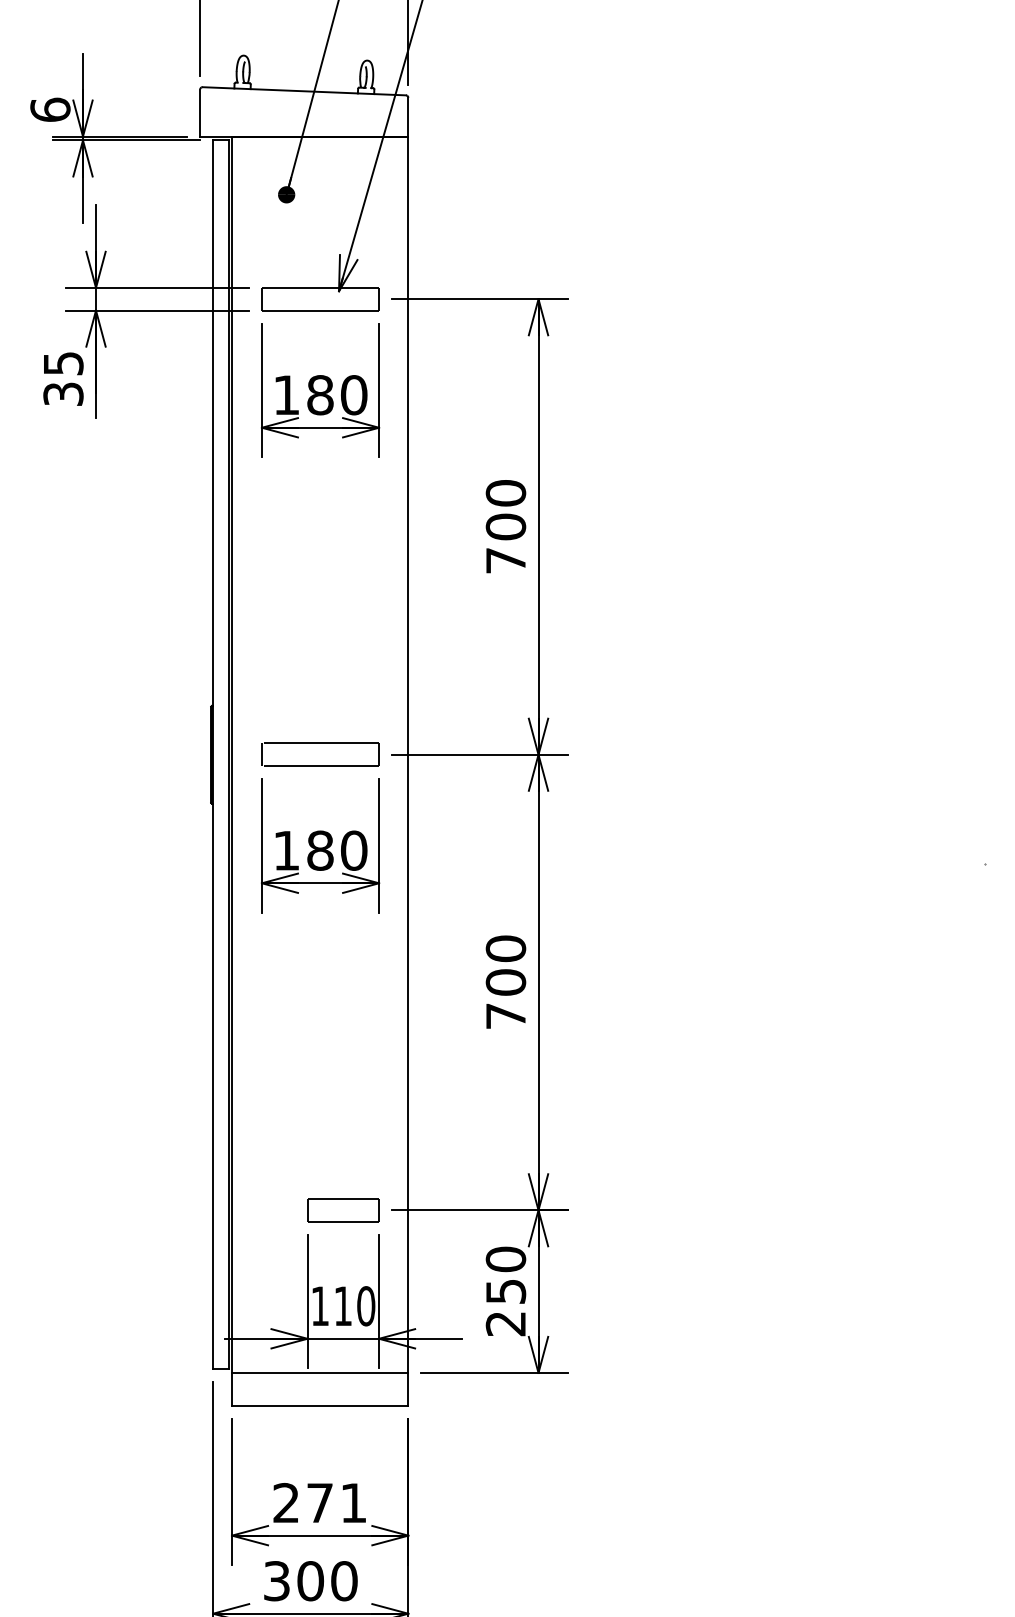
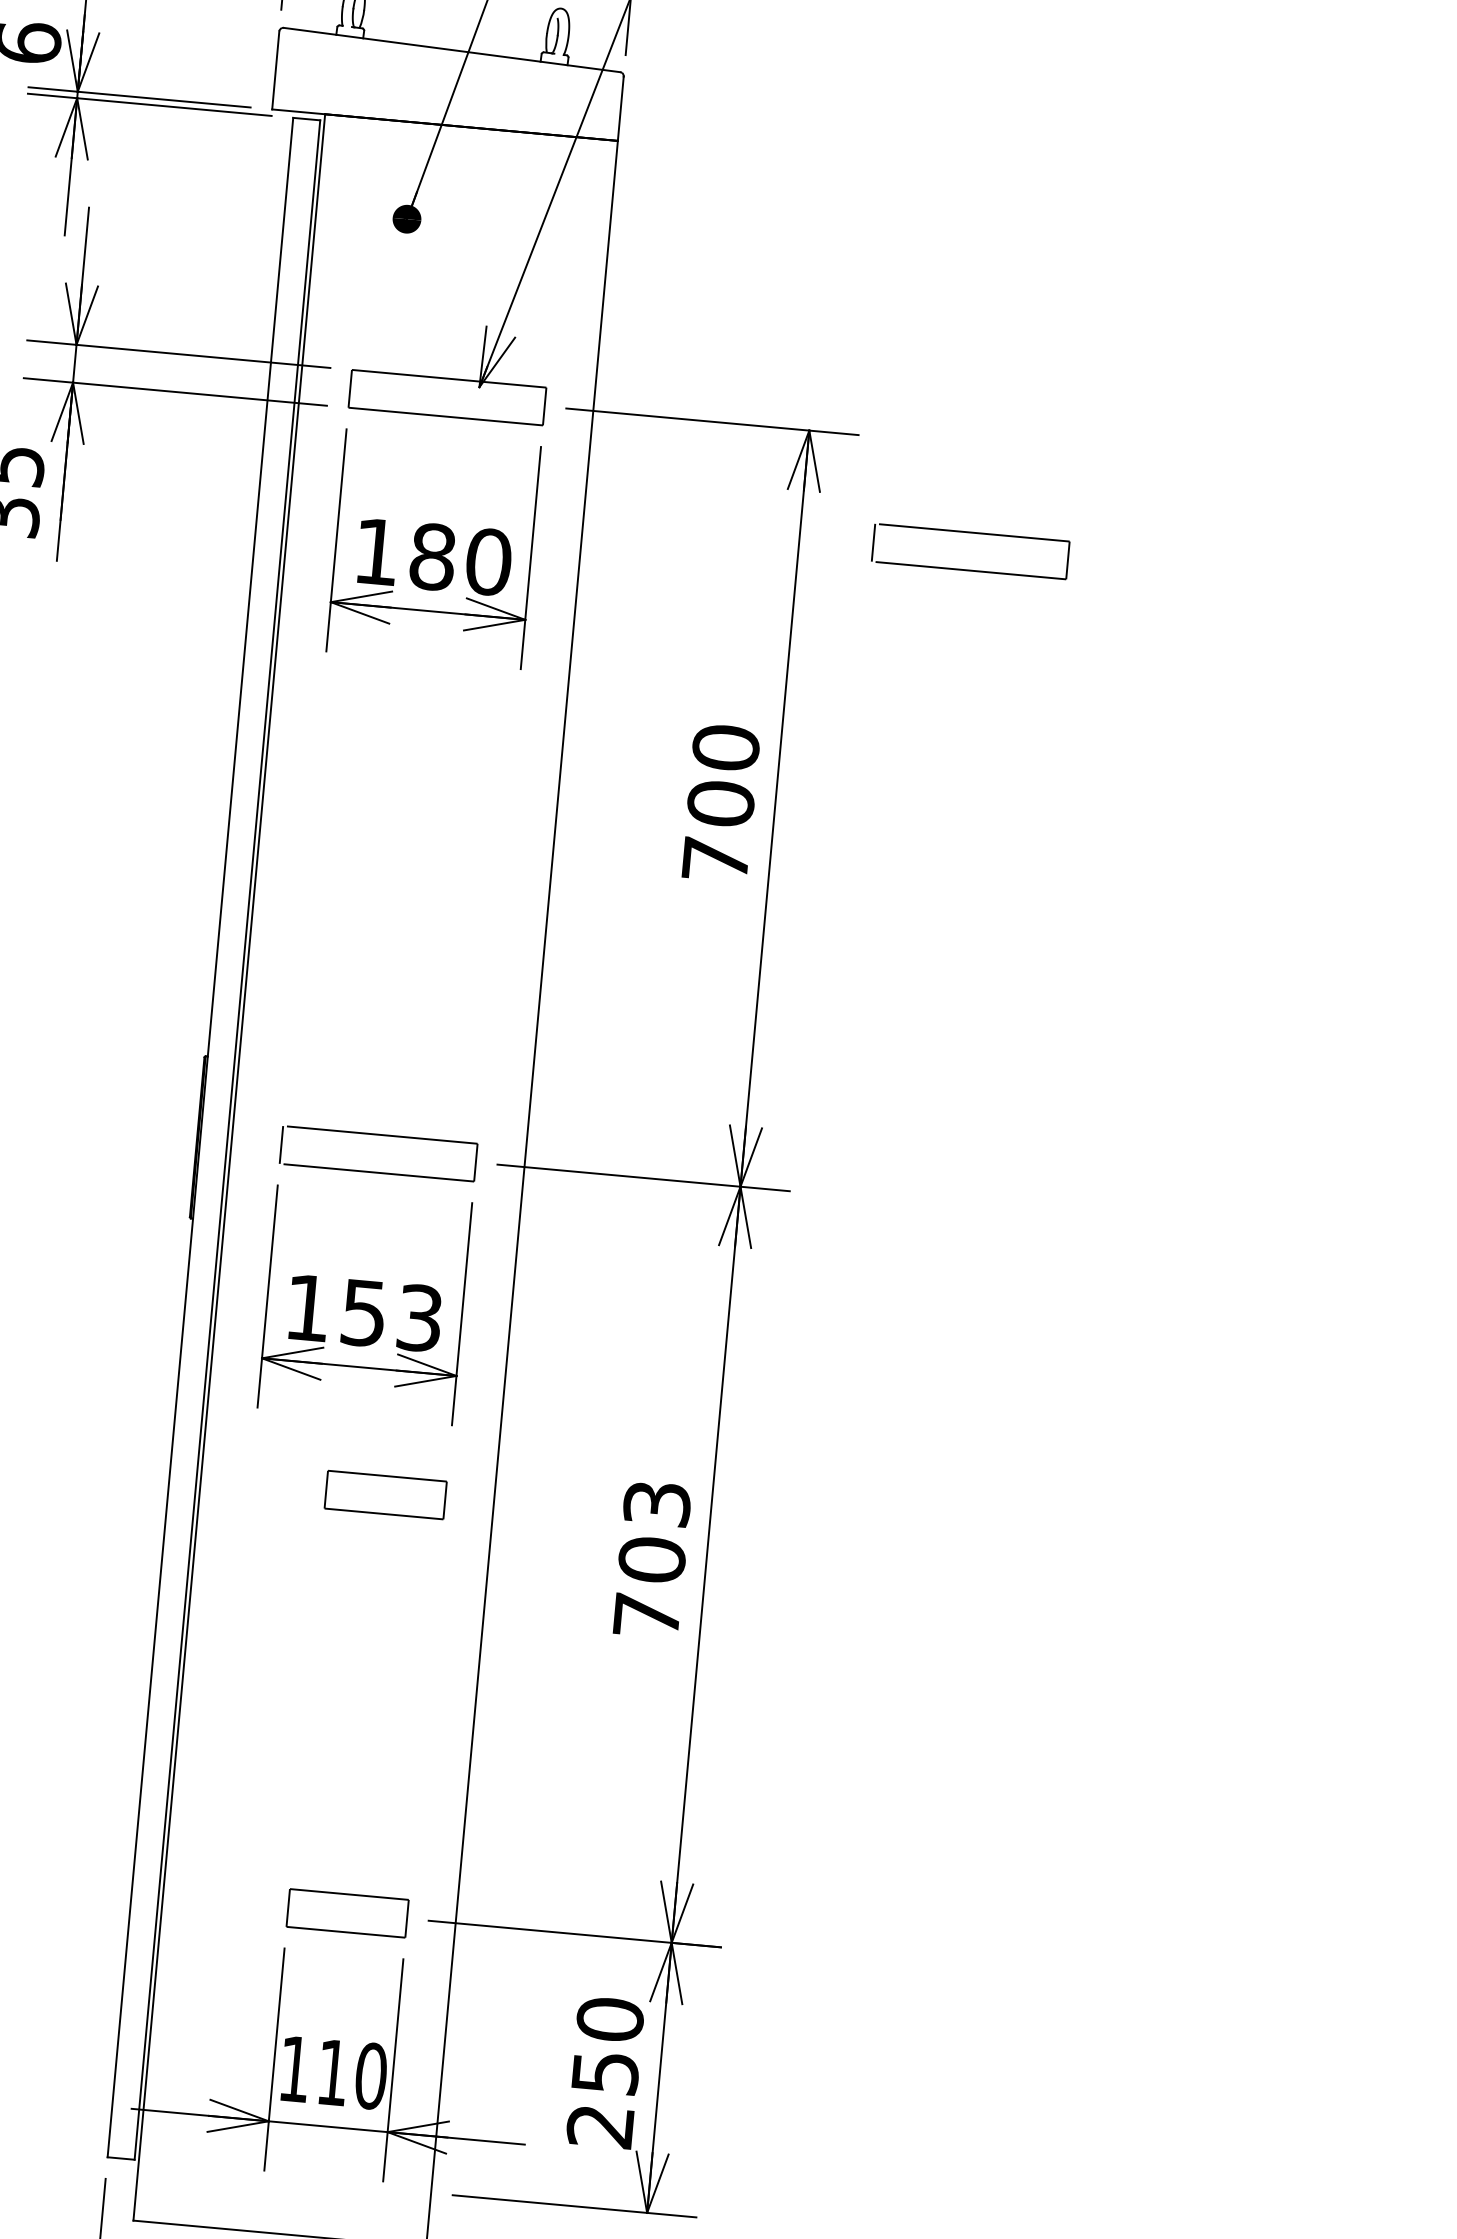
part: (641, 351) -> (972, 532), added
text: (337, 850) -> (392, 1315), 180 -> 153
text: (505, 948) -> (656, 1503), 700 -> 703
part: (343, 958) -> (386, 1495), added
line: (320, 1372) -> (285, 2179), removed

